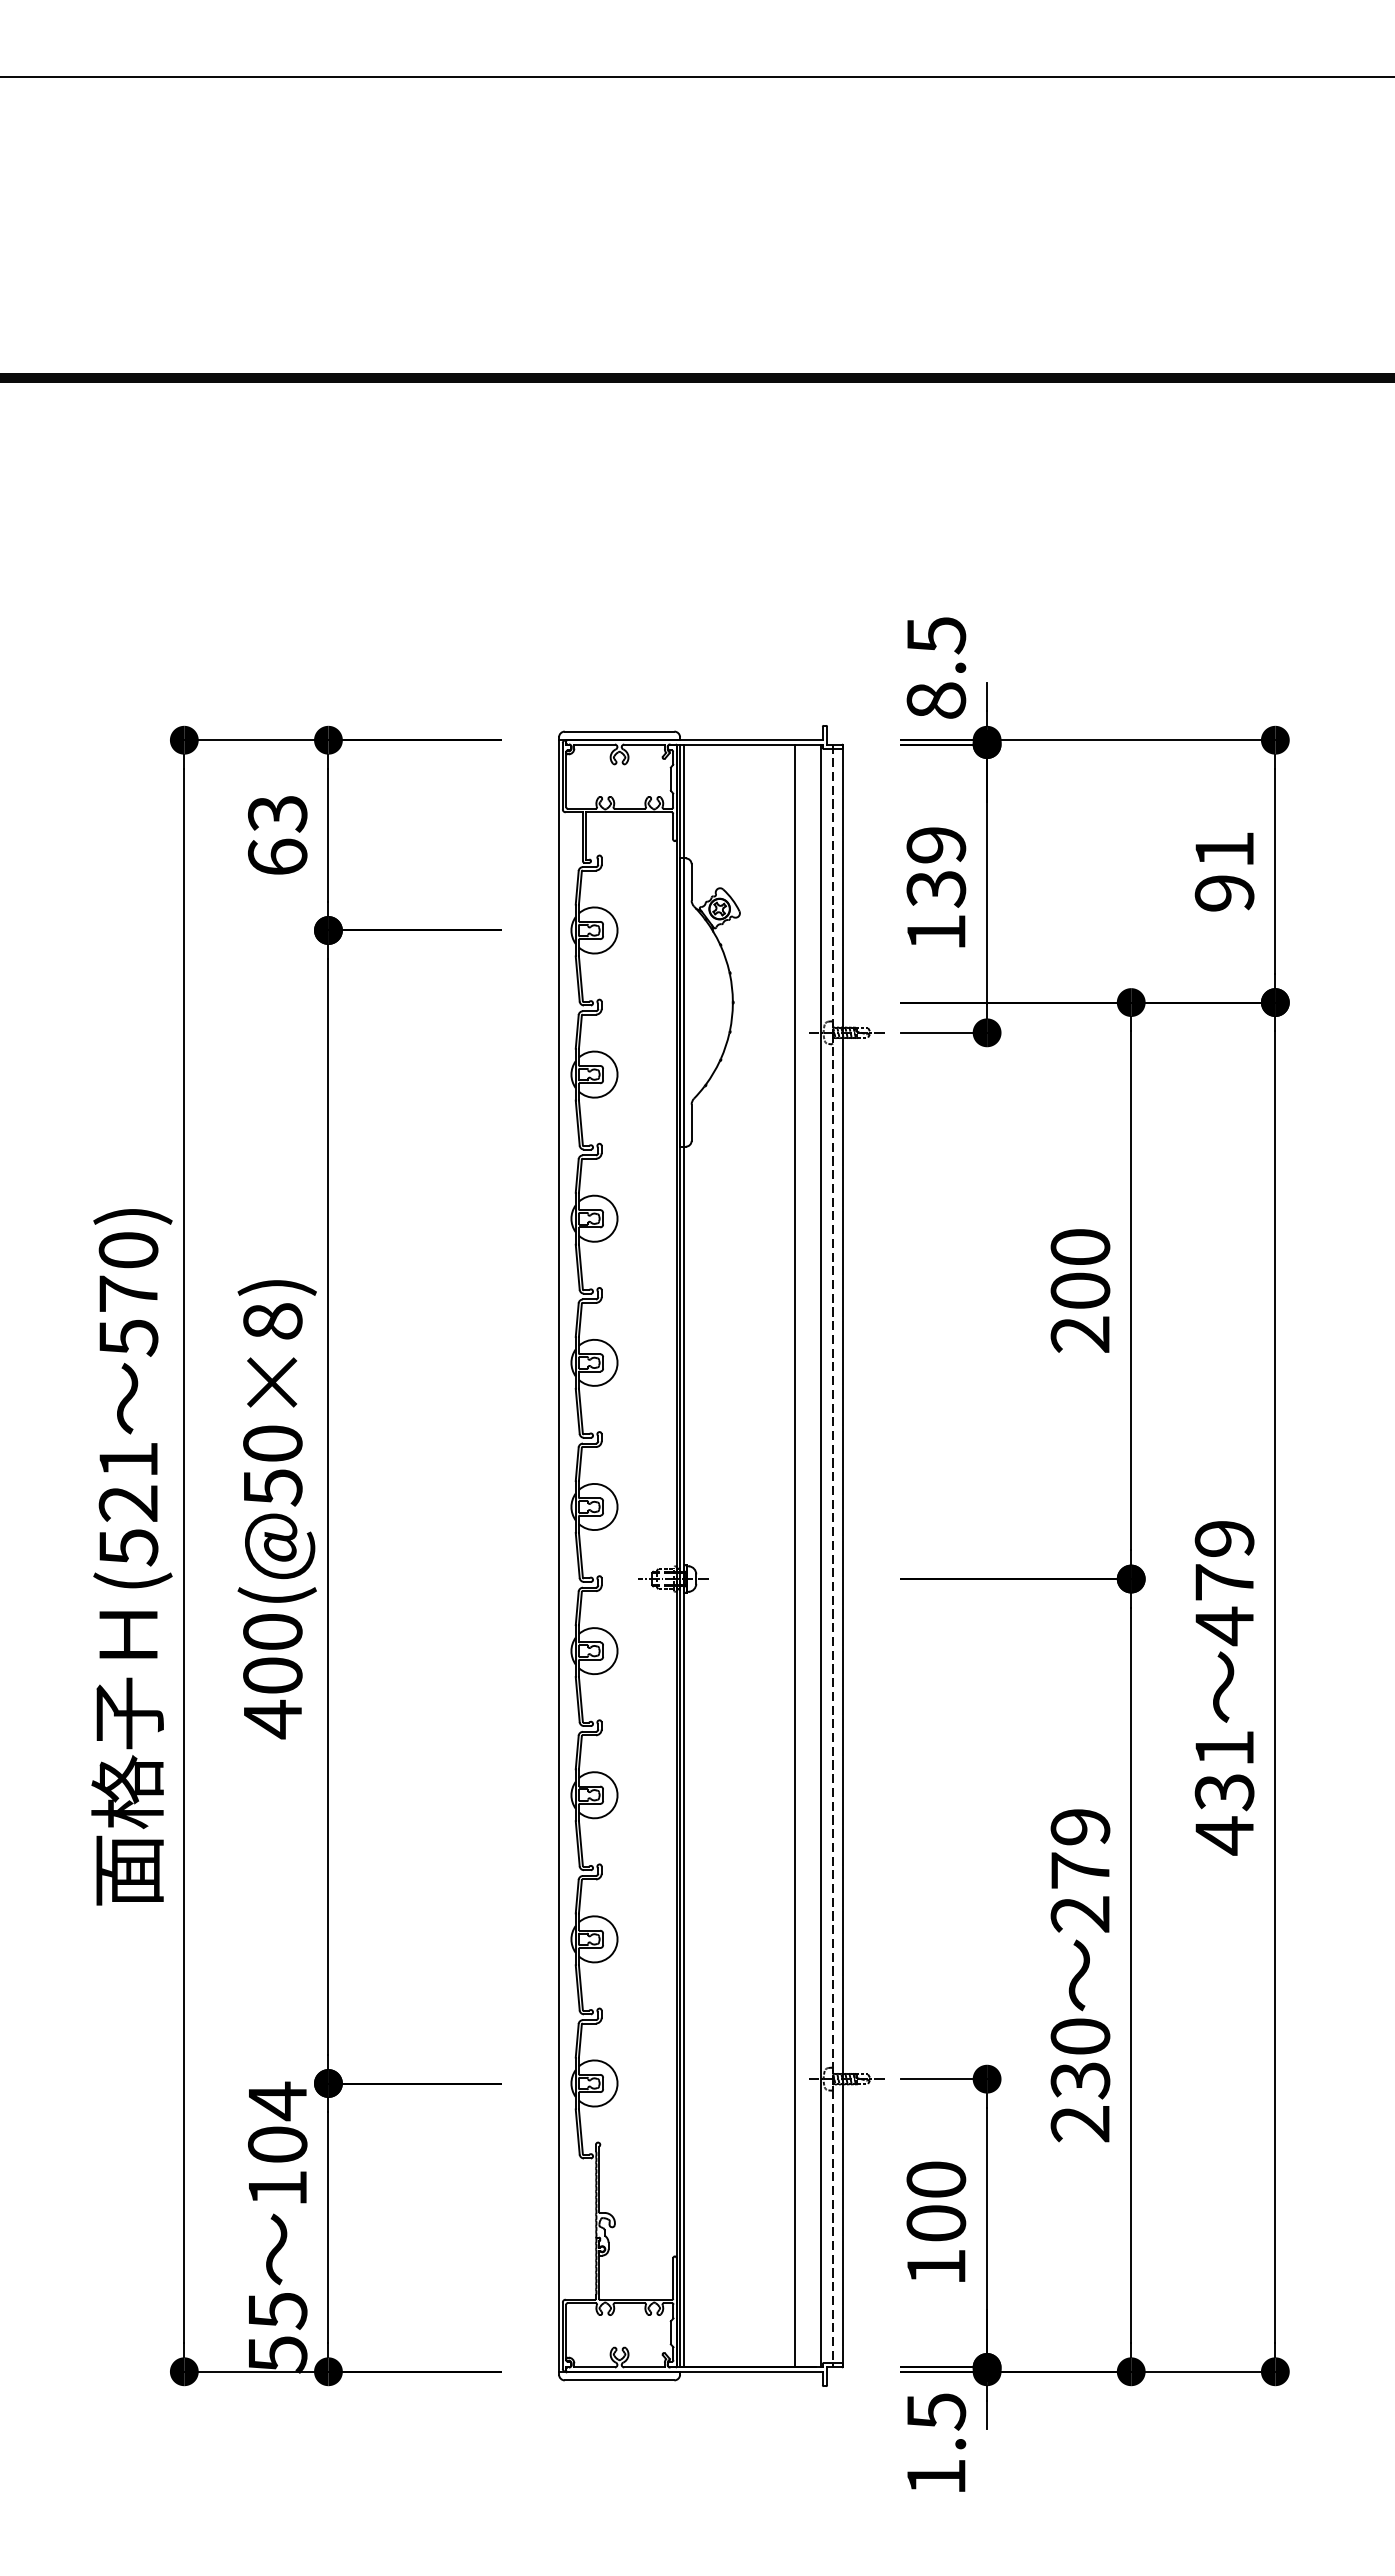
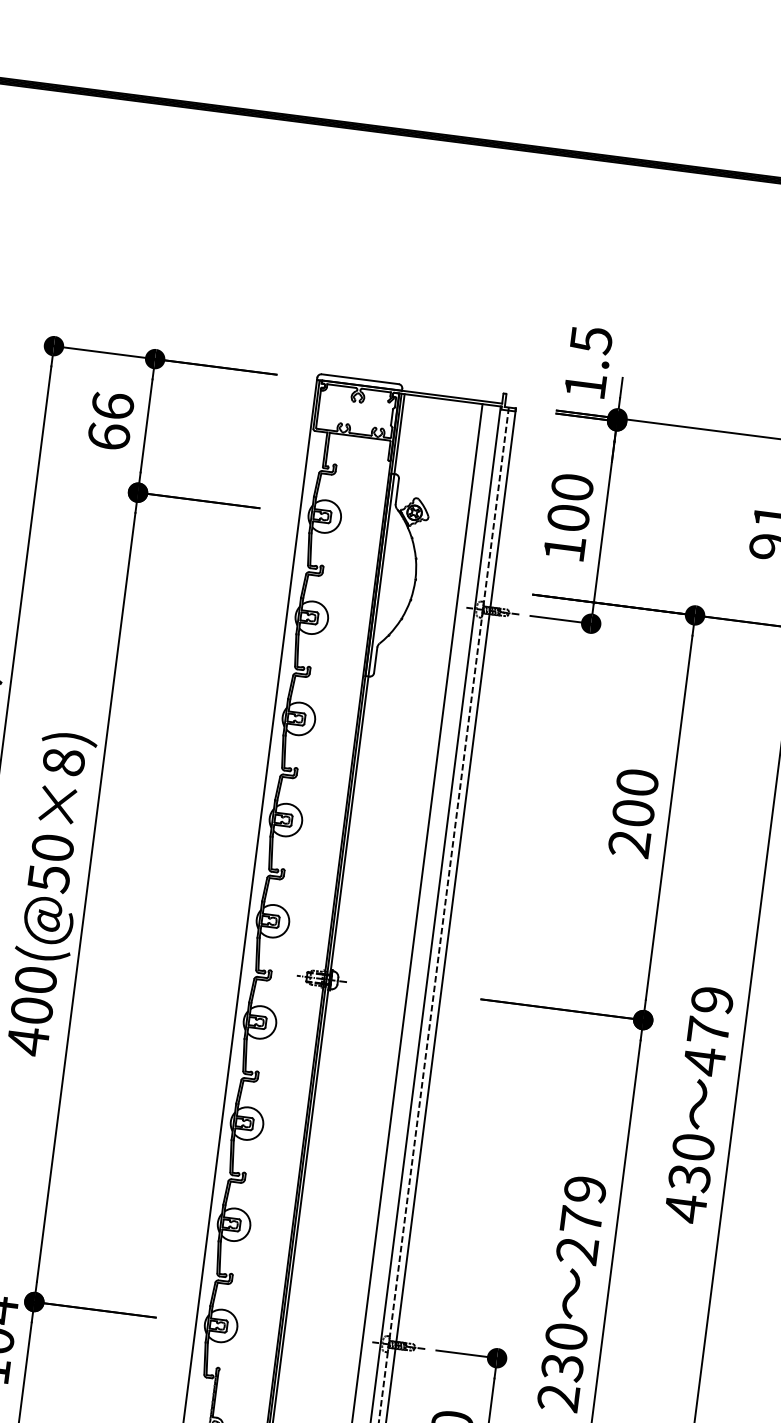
text: (936, 700) -> (585, 385), 8.5 -> 1.5
text: (277, 813) -> (112, 405), 63 -> 66
text: (936, 867) -> (570, 503), 139 -> 100
text: (1224, 1748) -> (693, 1147), 431 -> 430

